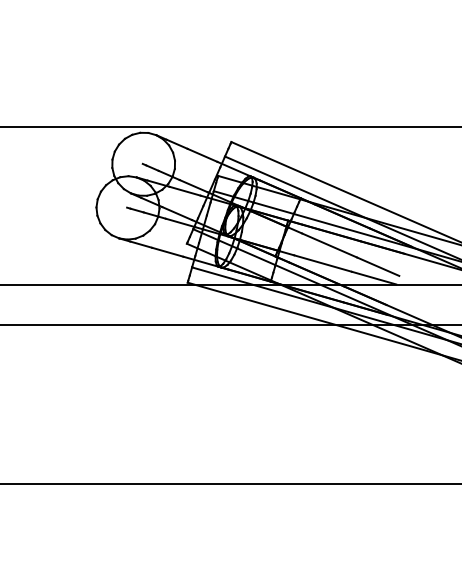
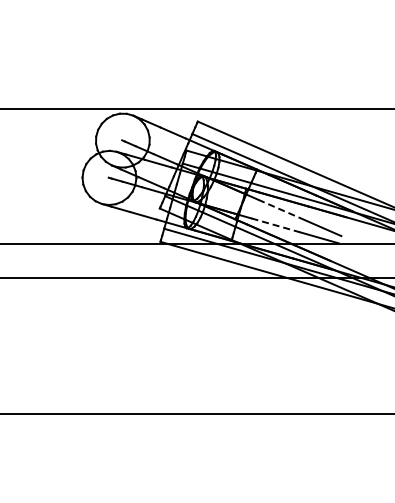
line: (329, 246) -> (281, 210), solid -> dashed
line: (323, 263) -> (276, 225), solid -> dashed

